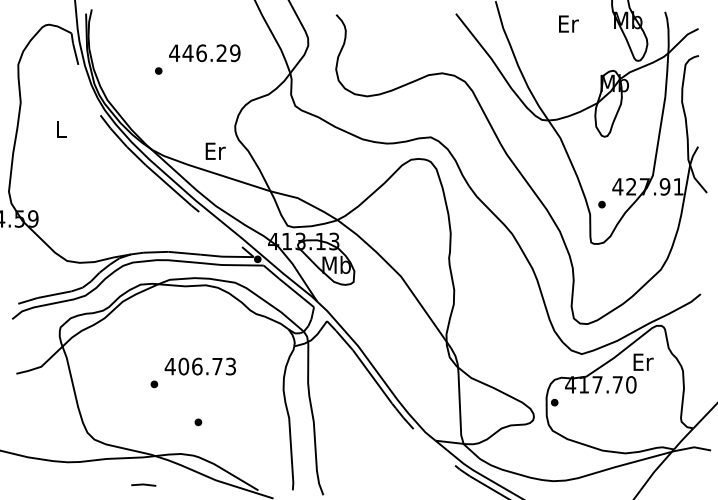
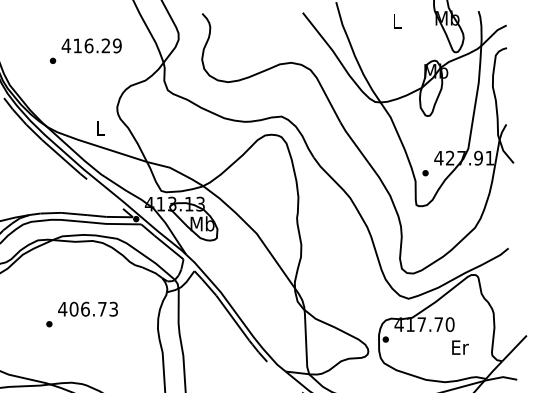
text: (568, 23) -> (397, 20), Er -> L
text: (187, 52) -> (77, 45), 446.29 -> 416.29
text: (215, 150) -> (100, 127), Er -> L
text: (643, 361) -> (460, 347), moved
part: (198, 422) -> (86, 356), removed

